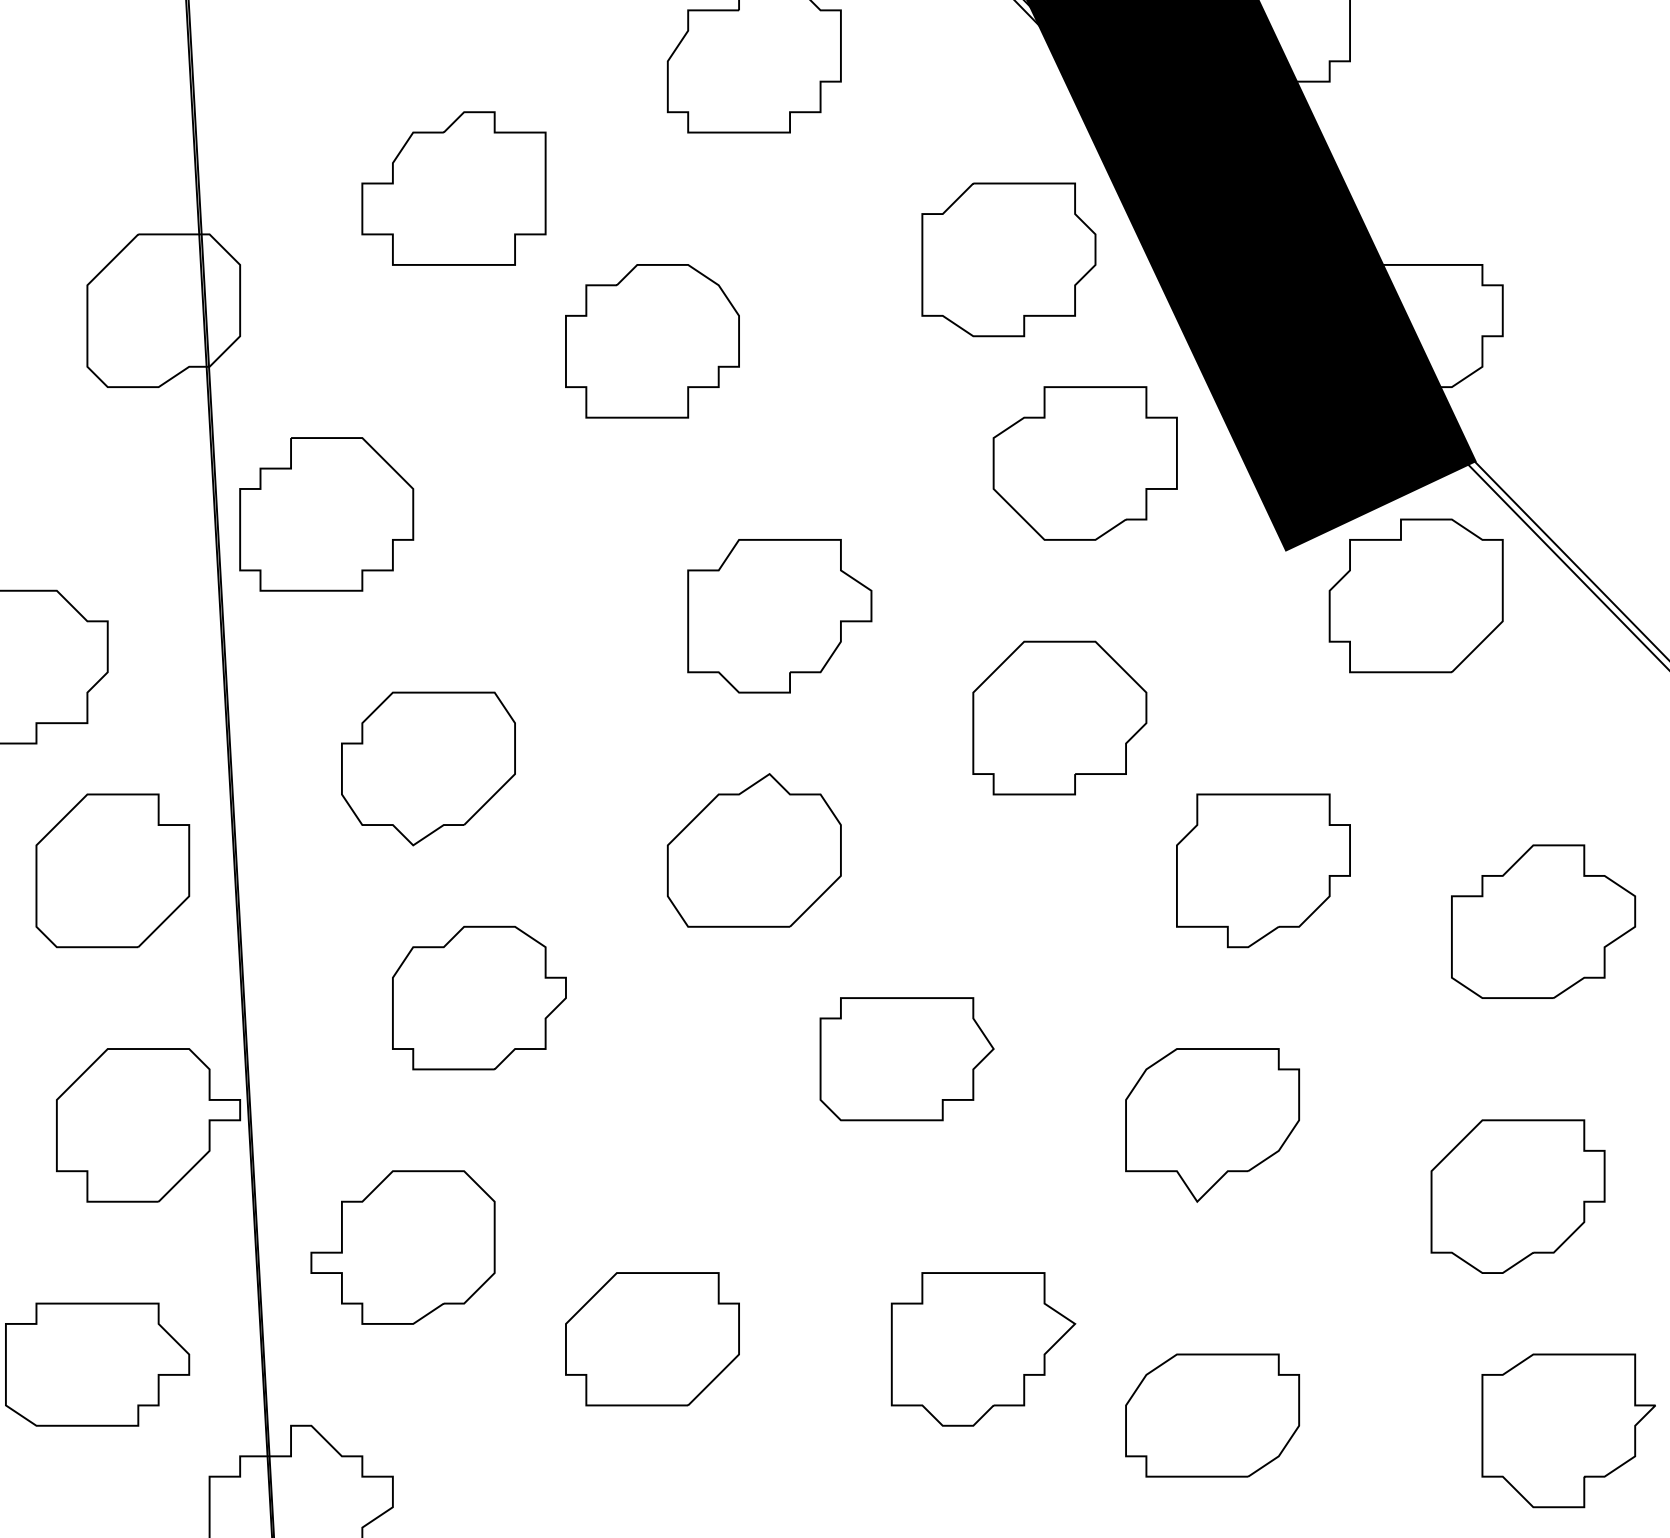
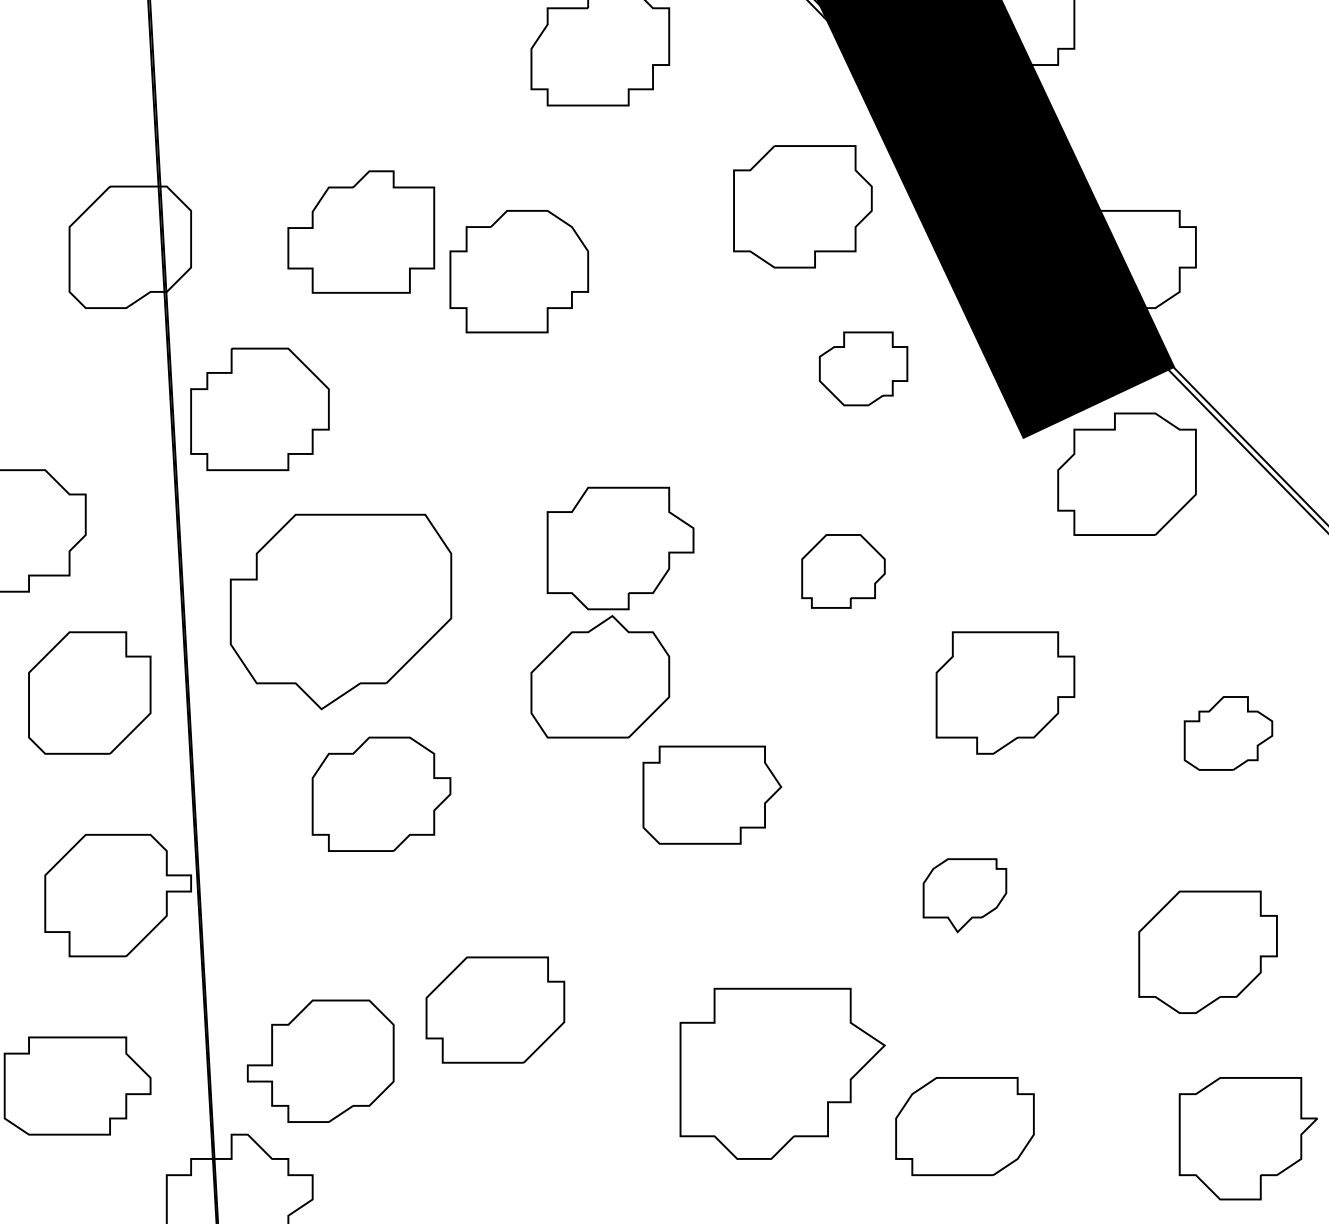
part: (453, 188) -> (360, 232), moved
part: (1084, 463) -> (863, 368), size x0.6
part: (779, 616) -> (620, 548), moved
part: (1059, 717) -> (843, 571), size x0.6
part: (428, 768) -> (341, 611), size x1.6
part: (1543, 921) -> (1228, 733), size x0.6
part: (906, 1059) -> (711, 795), moved
part: (1212, 1125) -> (964, 895), size x0.6
part: (402, 1247) -> (320, 1061), moved
part: (652, 1339) -> (495, 1010), moved
part: (983, 1349) -> (782, 1073), size x1.4

